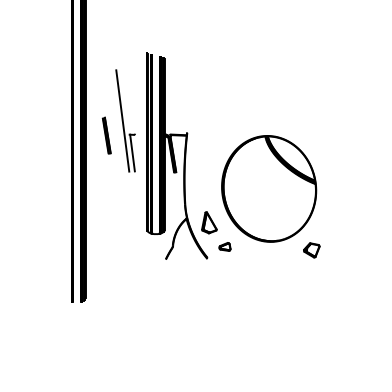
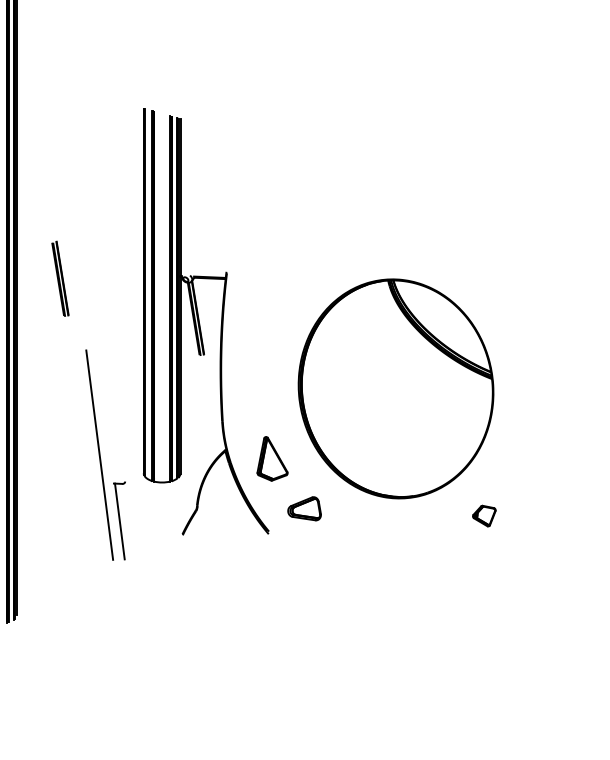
part: (125, 120) -> (105, 454), moved
part: (224, 246) -> (303, 507), size x1.4
part: (311, 250) -> (483, 516), size x0.7

